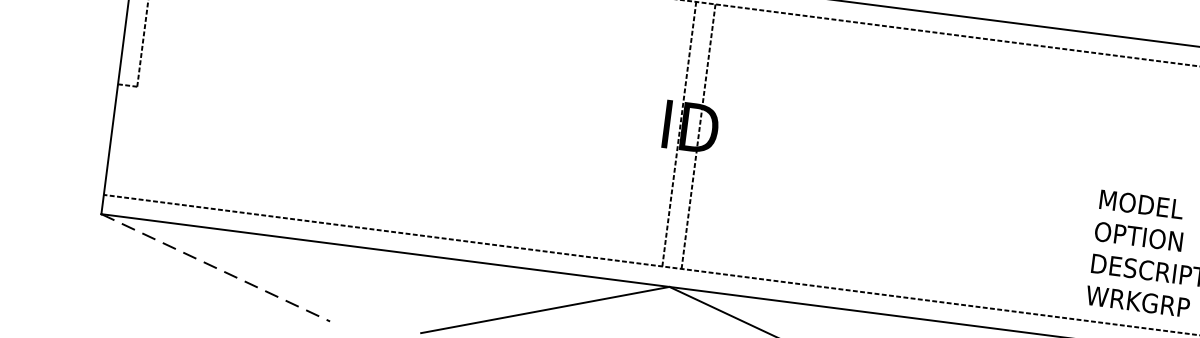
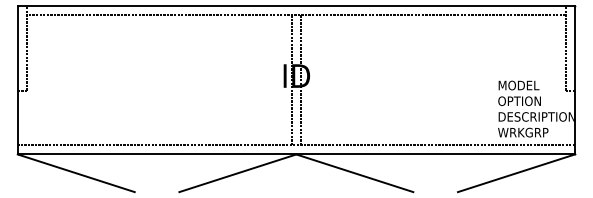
line: (216, 268) -> (76, 173), dashed -> solid

